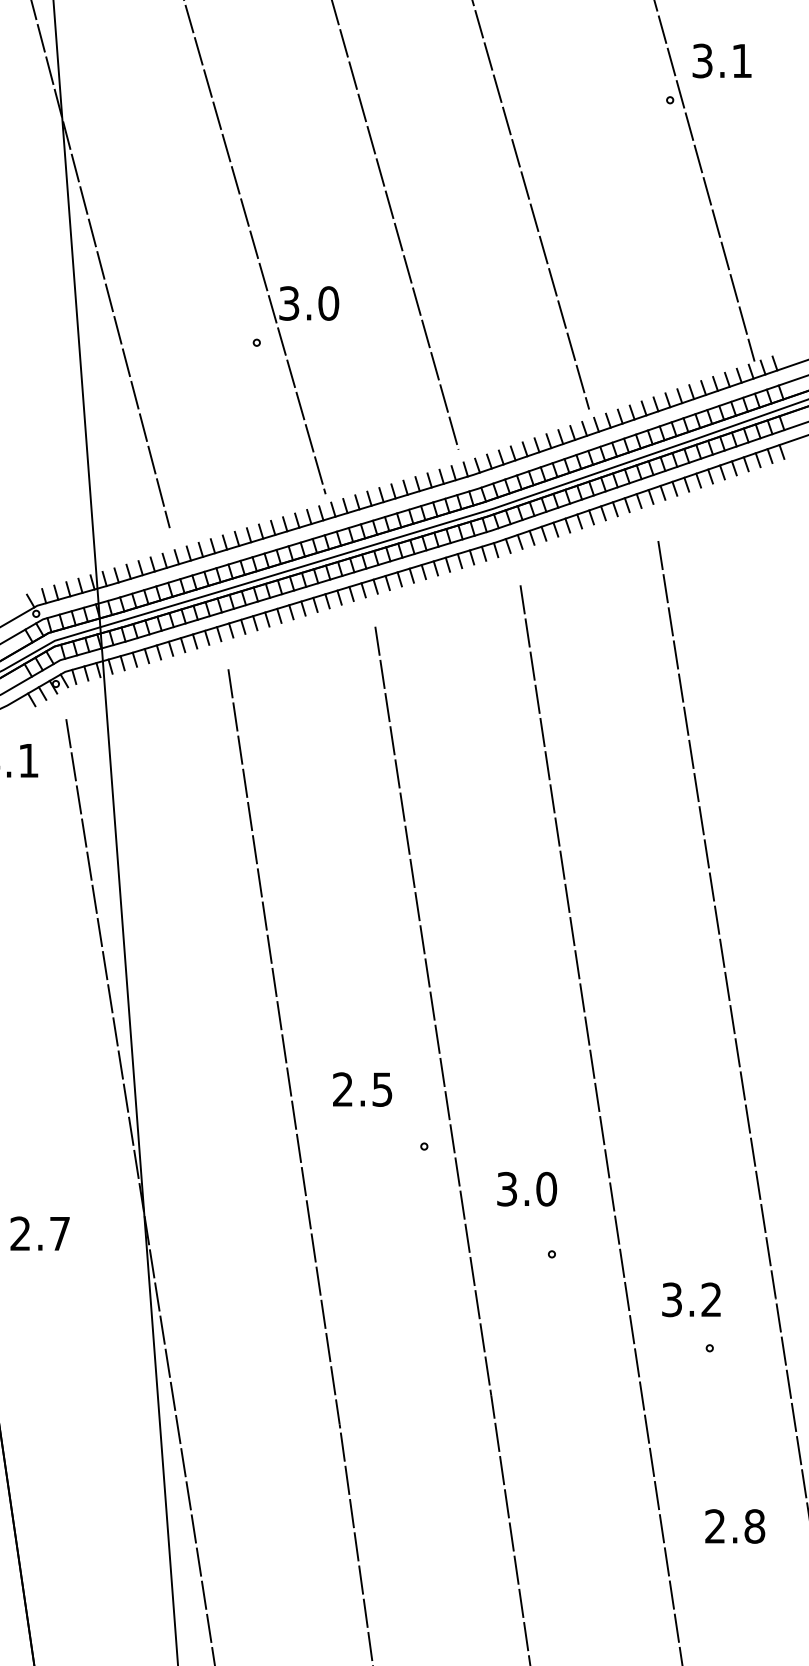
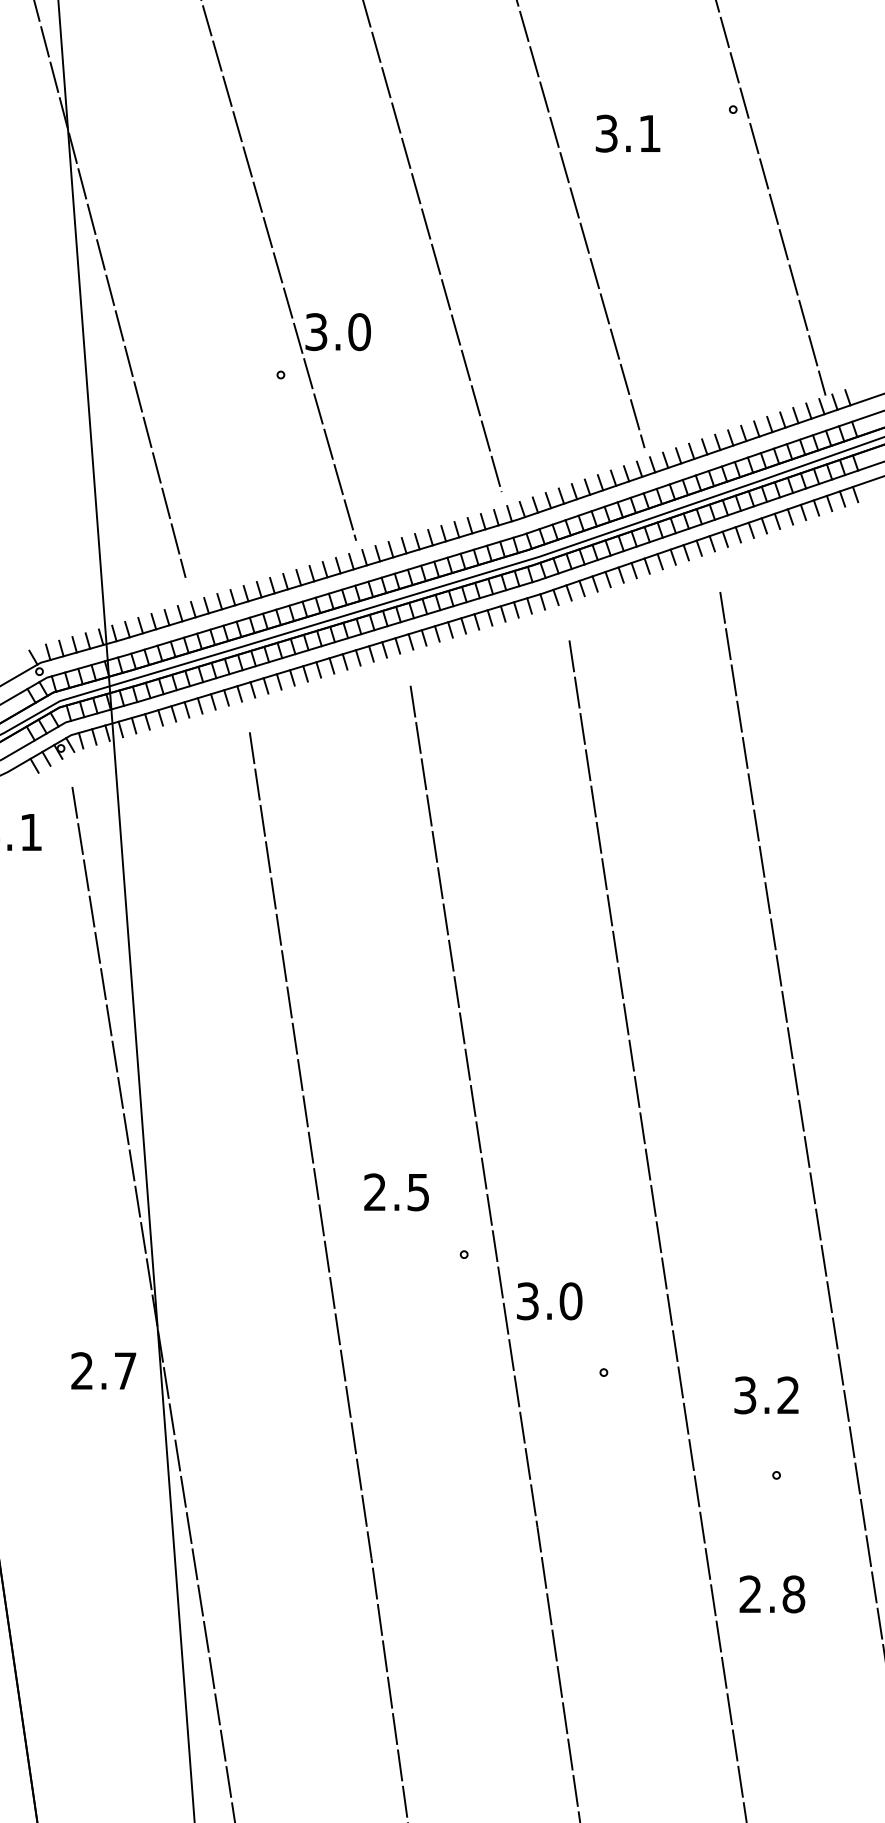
text: (721, 60) -> (627, 133), moved
text: (526, 1189) -> (549, 1301), moved
text: (39, 1233) -> (103, 1370), moved
text: (691, 1299) -> (766, 1395), moved
text: (735, 1526) -> (772, 1594), moved

